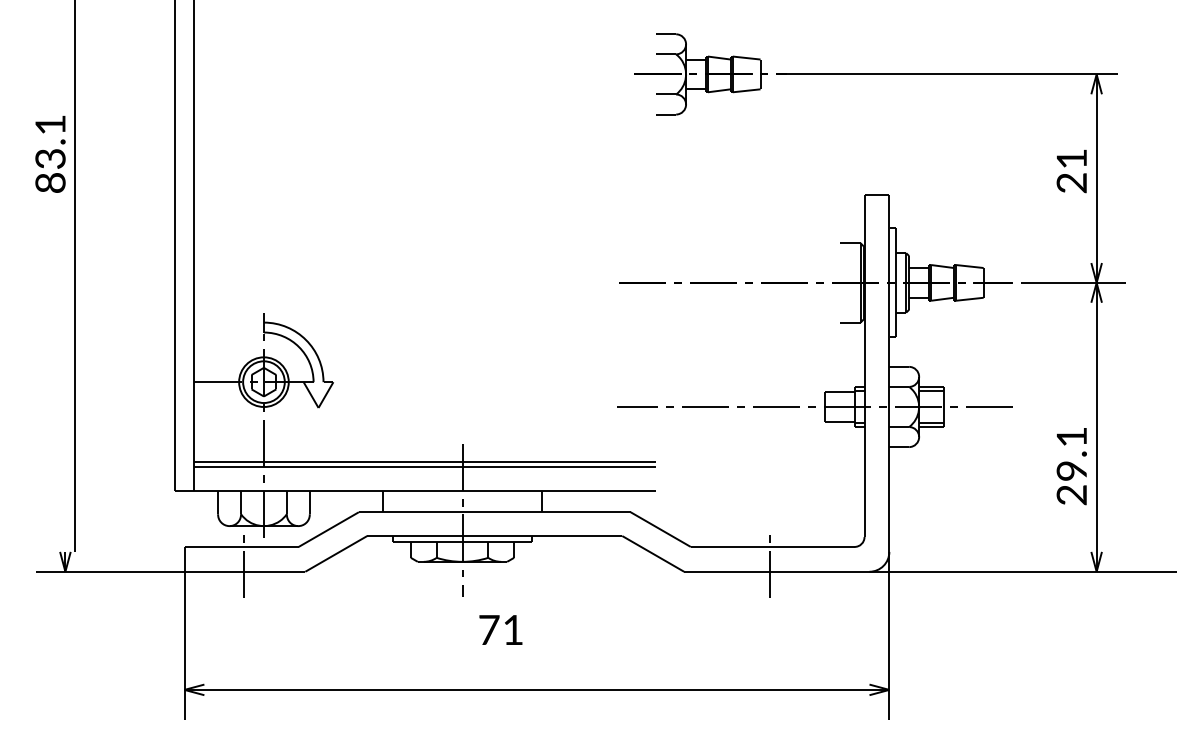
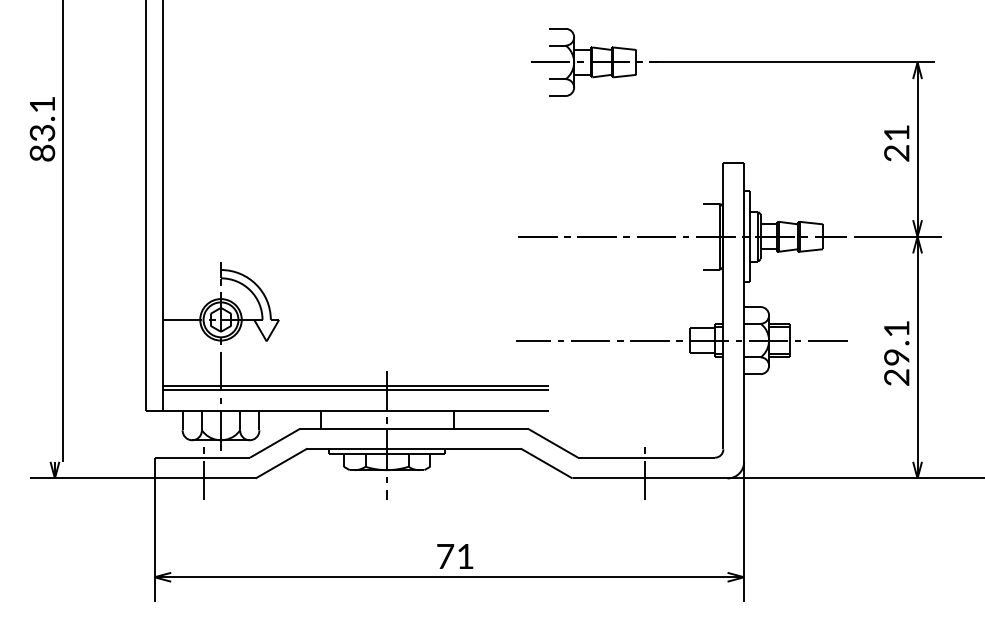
text: (1071, 466) -> (896, 353), moved
text: (500, 629) -> (454, 556), moved

